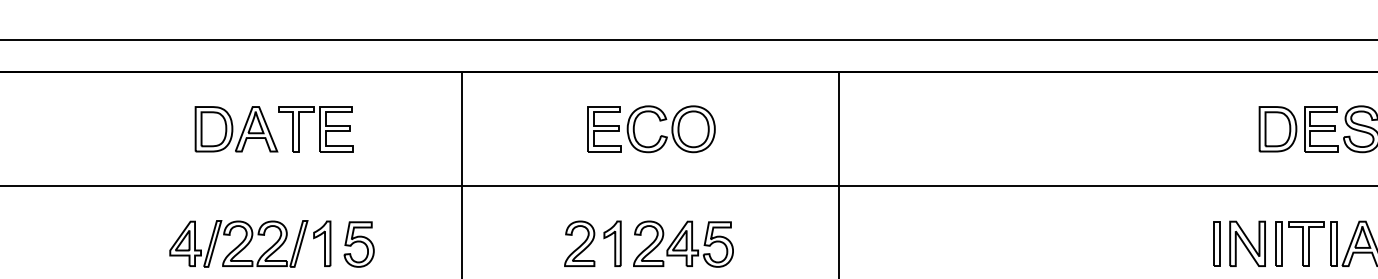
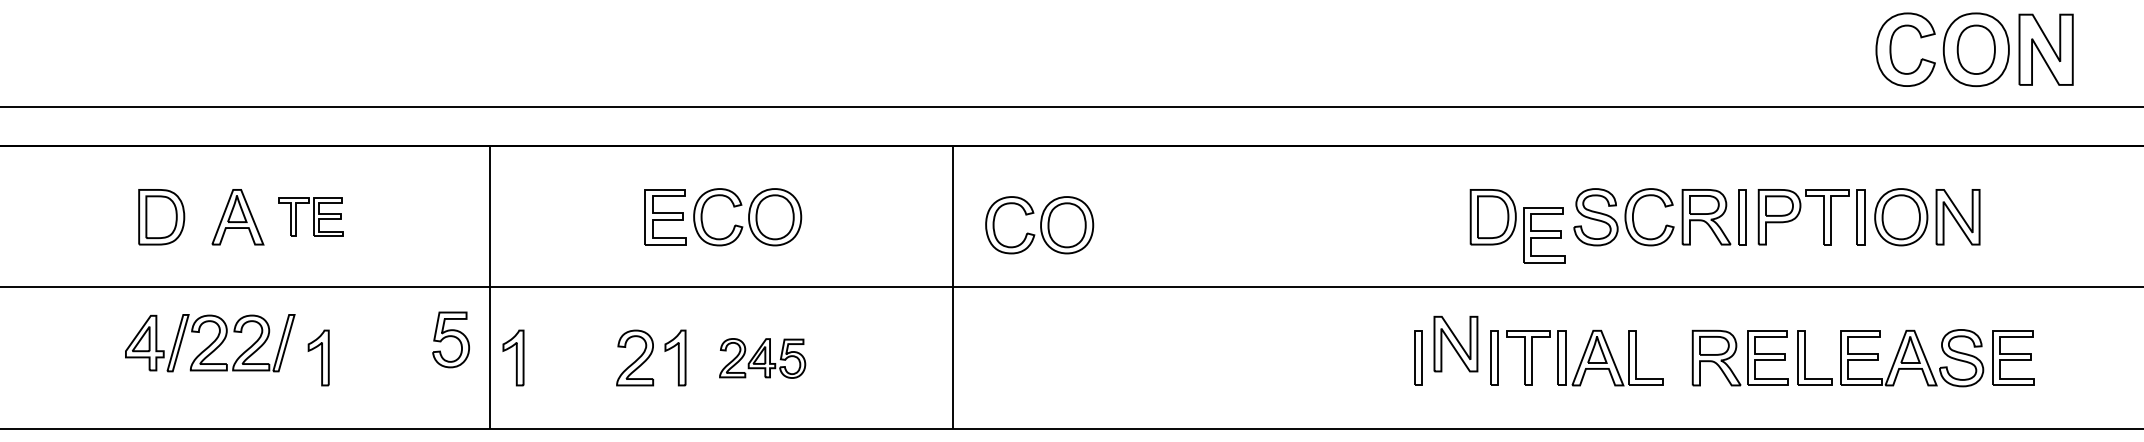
part: (213, 129) -> (161, 217), moved
part: (315, 129) -> (310, 217), size x0.7
part: (1321, 129) -> (1544, 235), moved
part: (908, 136) -> (1039, 225), added
part: (480, 243) -> (513, 357), added
part: (1247, 243) -> (1455, 343), moved
part: (239, 244) -> (210, 343), moved
part: (358, 244) -> (450, 339), moved
part: (683, 244) -> (762, 358), size x0.7

